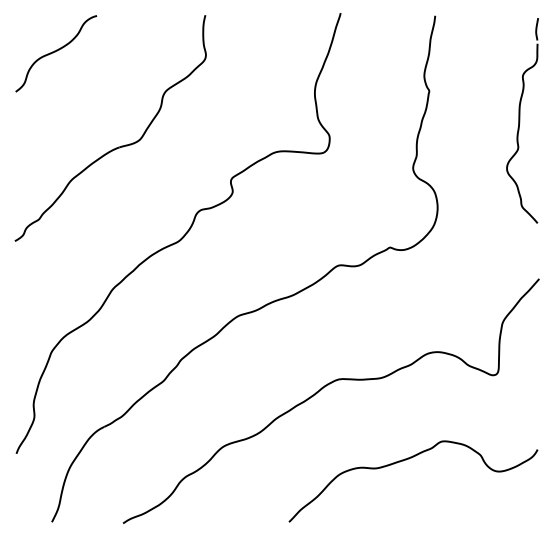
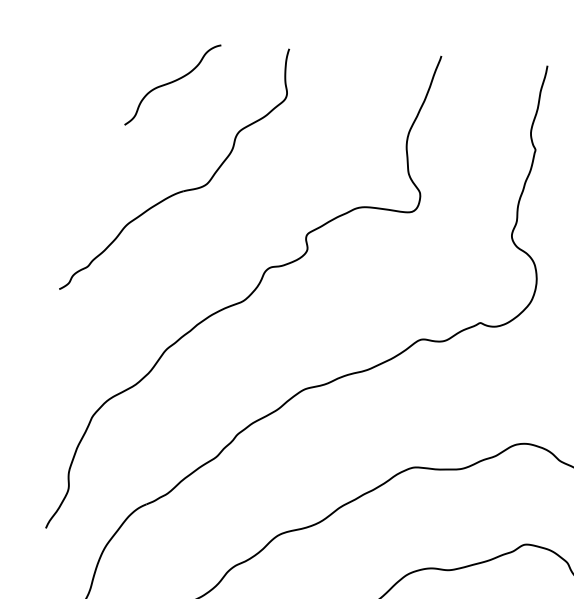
curve: (55, 52) -> (172, 83), moved

